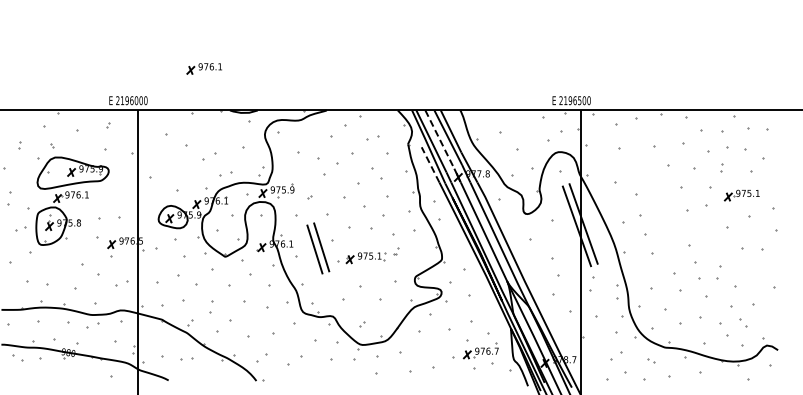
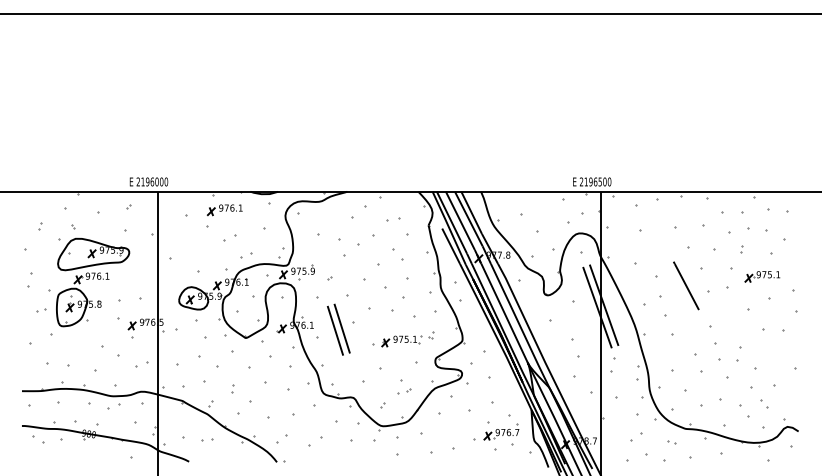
part: (203, 69) -> (224, 210), moved
line: (439, 139) -> (460, 220), dashed -> solid
line: (430, 165) -> (451, 246), dashed -> solid
line: (665, 204) -> (686, 285), added
part: (367, 256) -> (403, 339), moved
part: (211, 307) -> (232, 388), size x0.62
part: (383, 310) -> (404, 391), added

